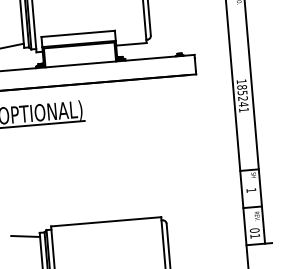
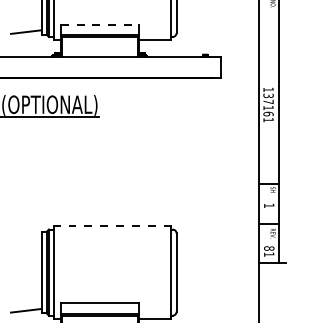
line: (78, 33) -> (100, 24), solid -> dashed
text: (242, 95) -> (268, 104), 185241 -> 137161
line: (105, 222) -> (112, 226), solid -> dashed
text: (255, 230) -> (269, 248), 01 -> 81
line: (25, 236) -> (26, 234), removed

